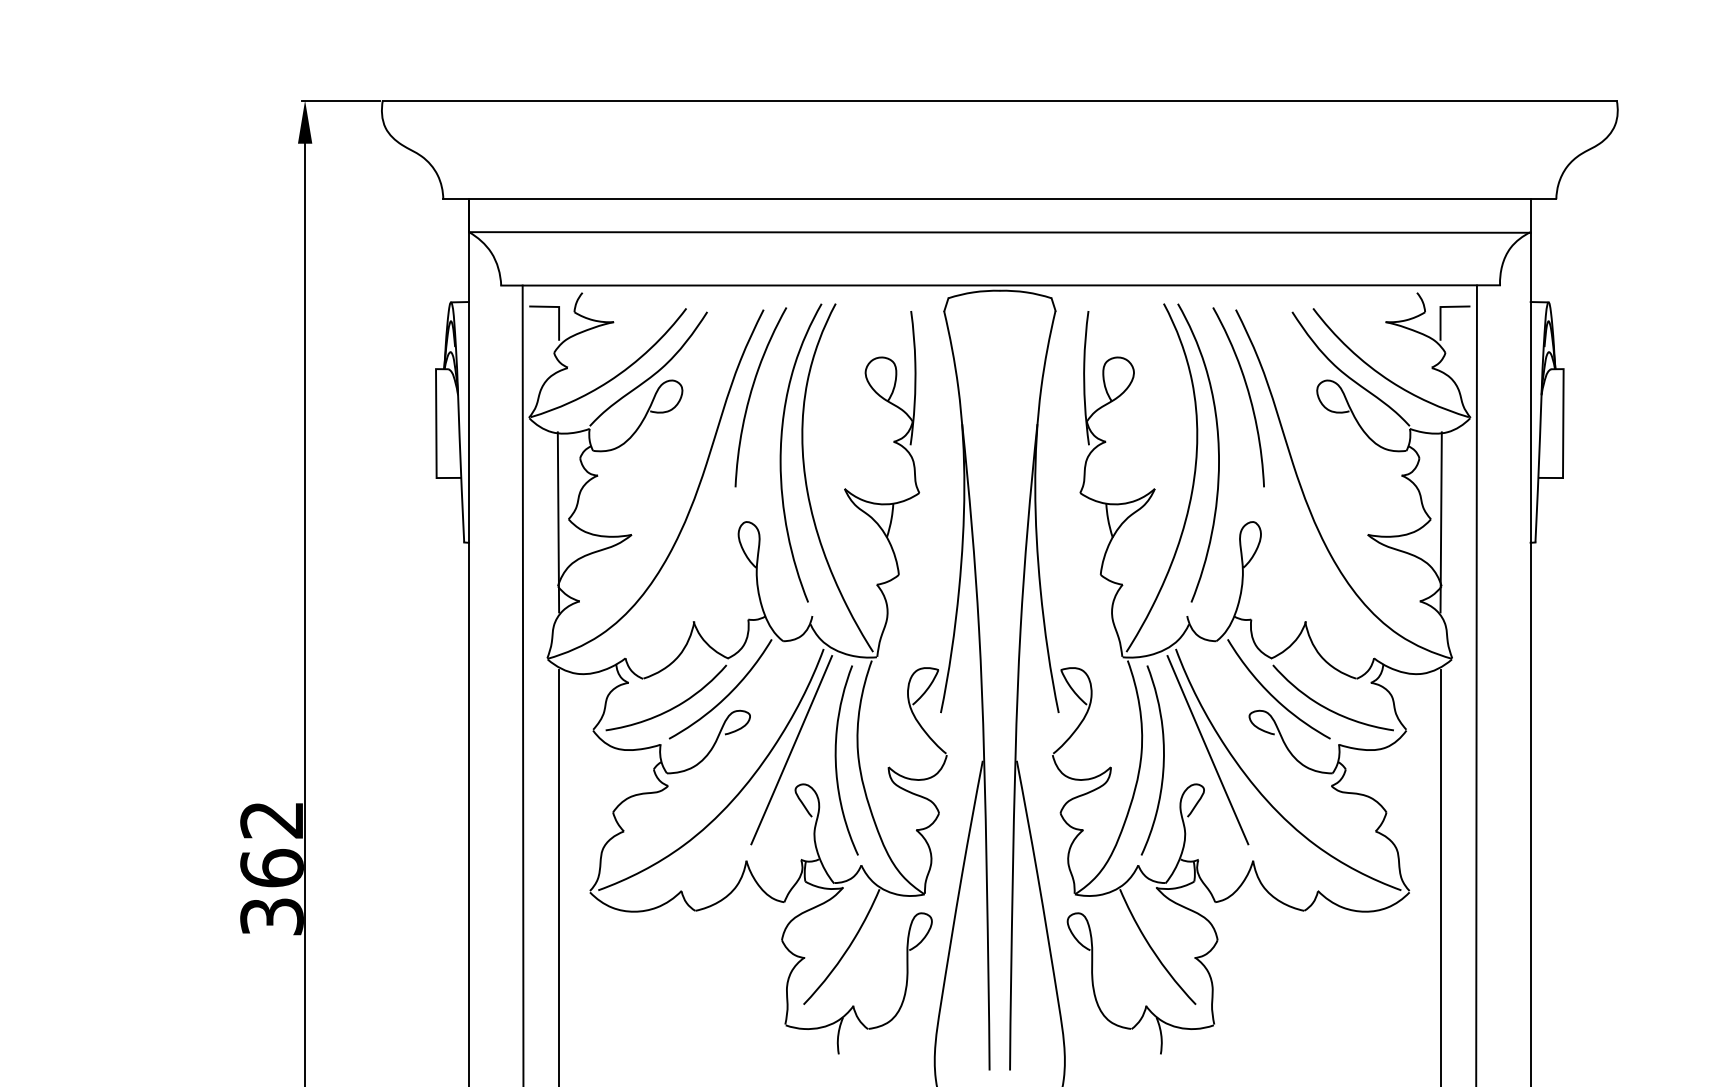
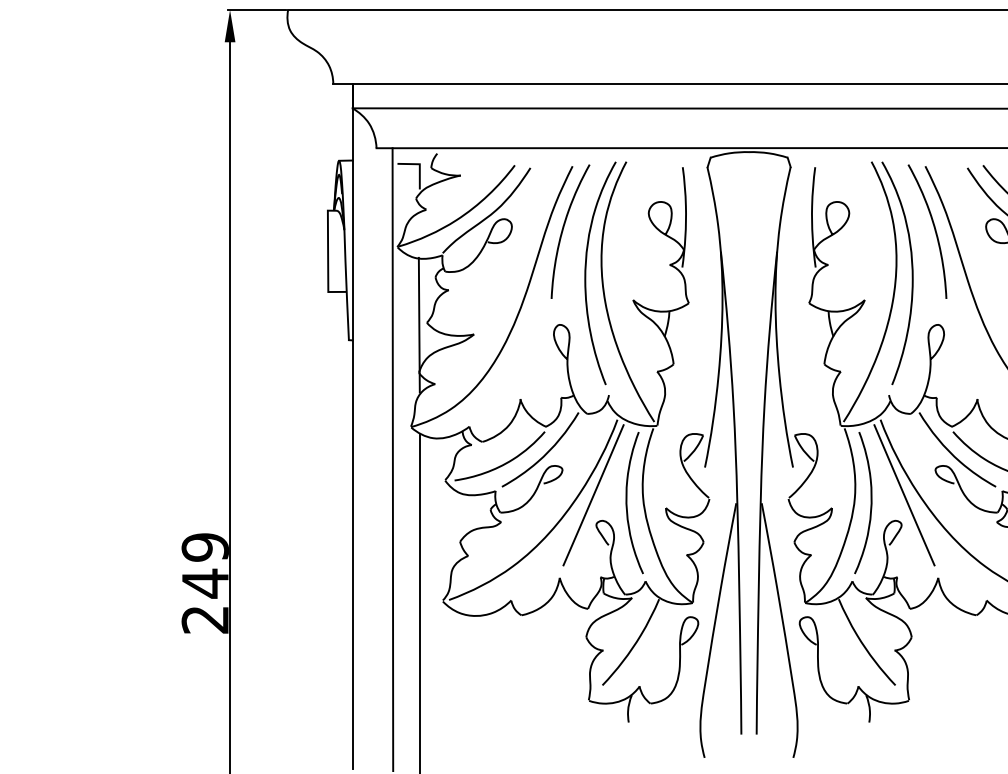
text: (271, 868) -> (204, 583), 362 -> 249

